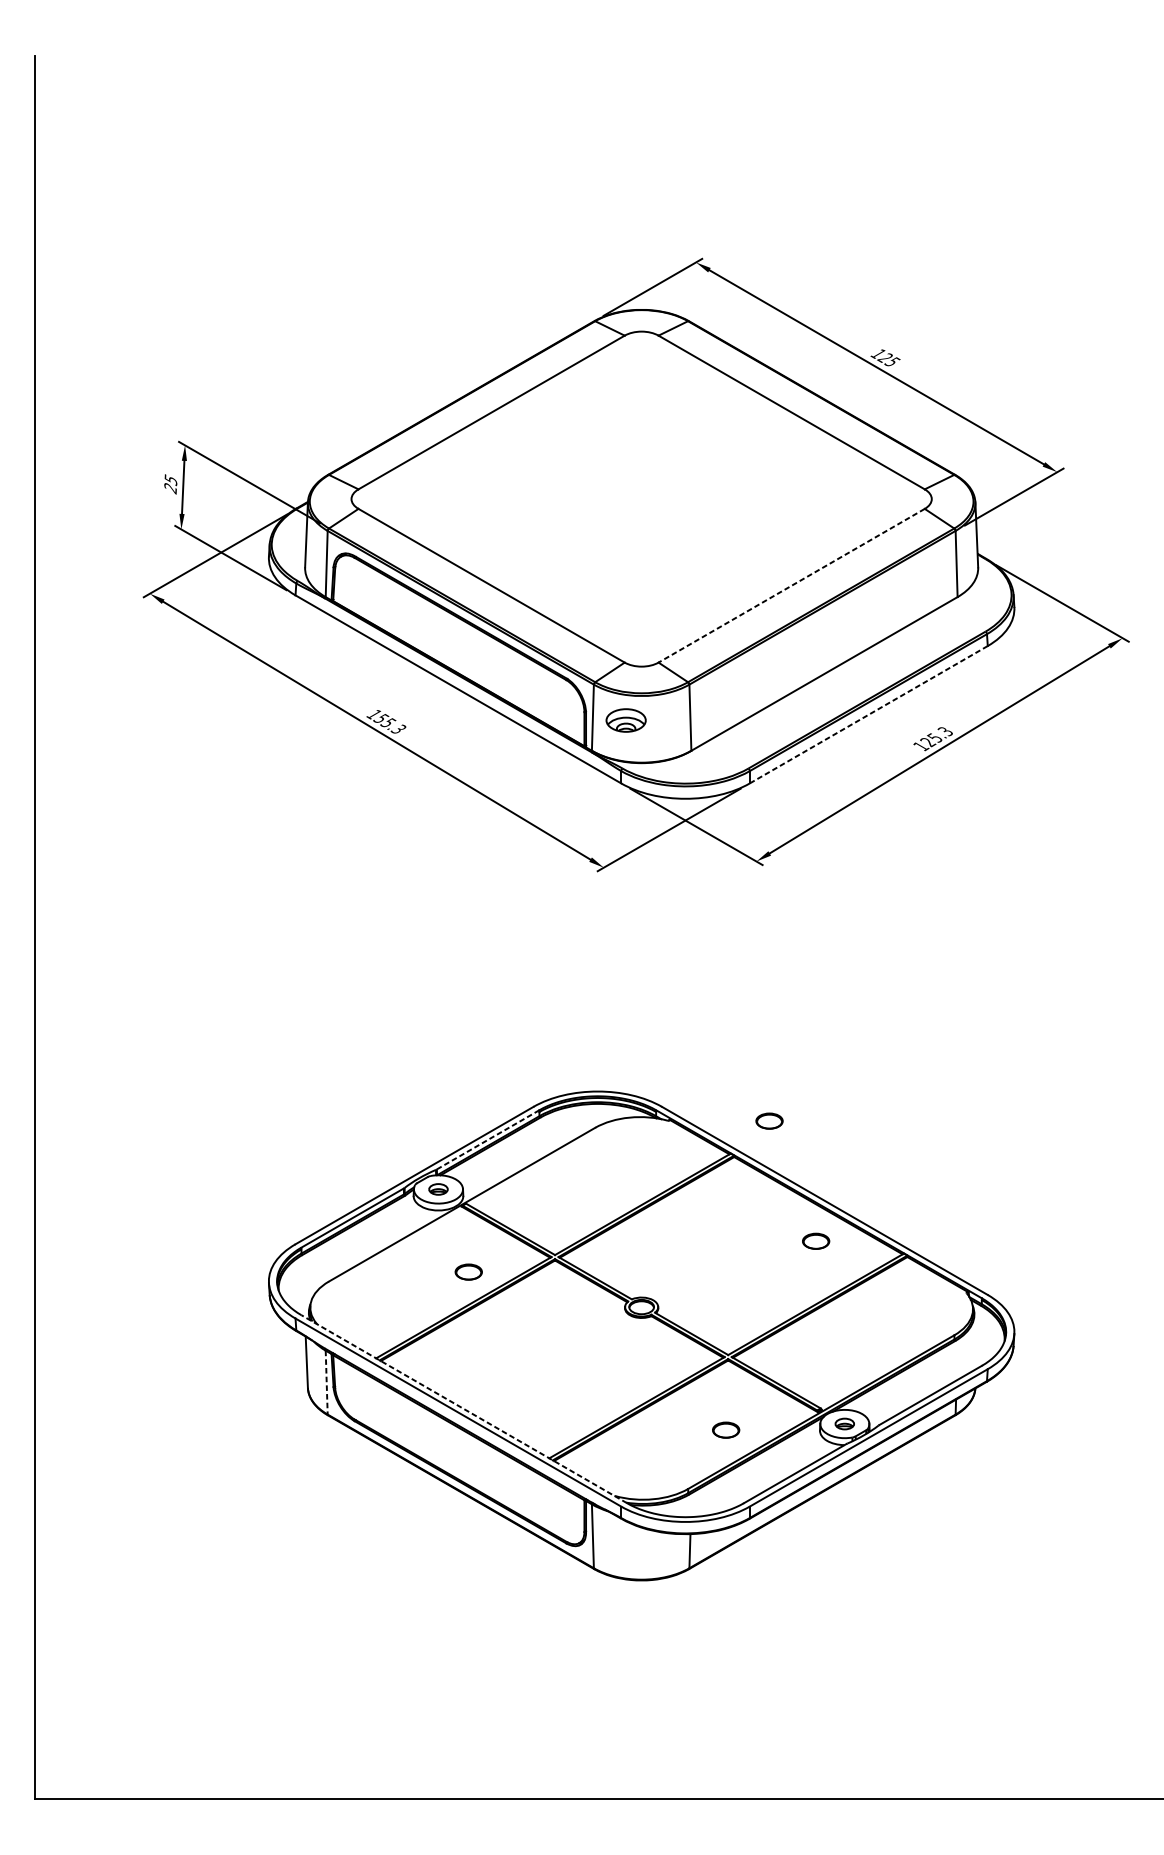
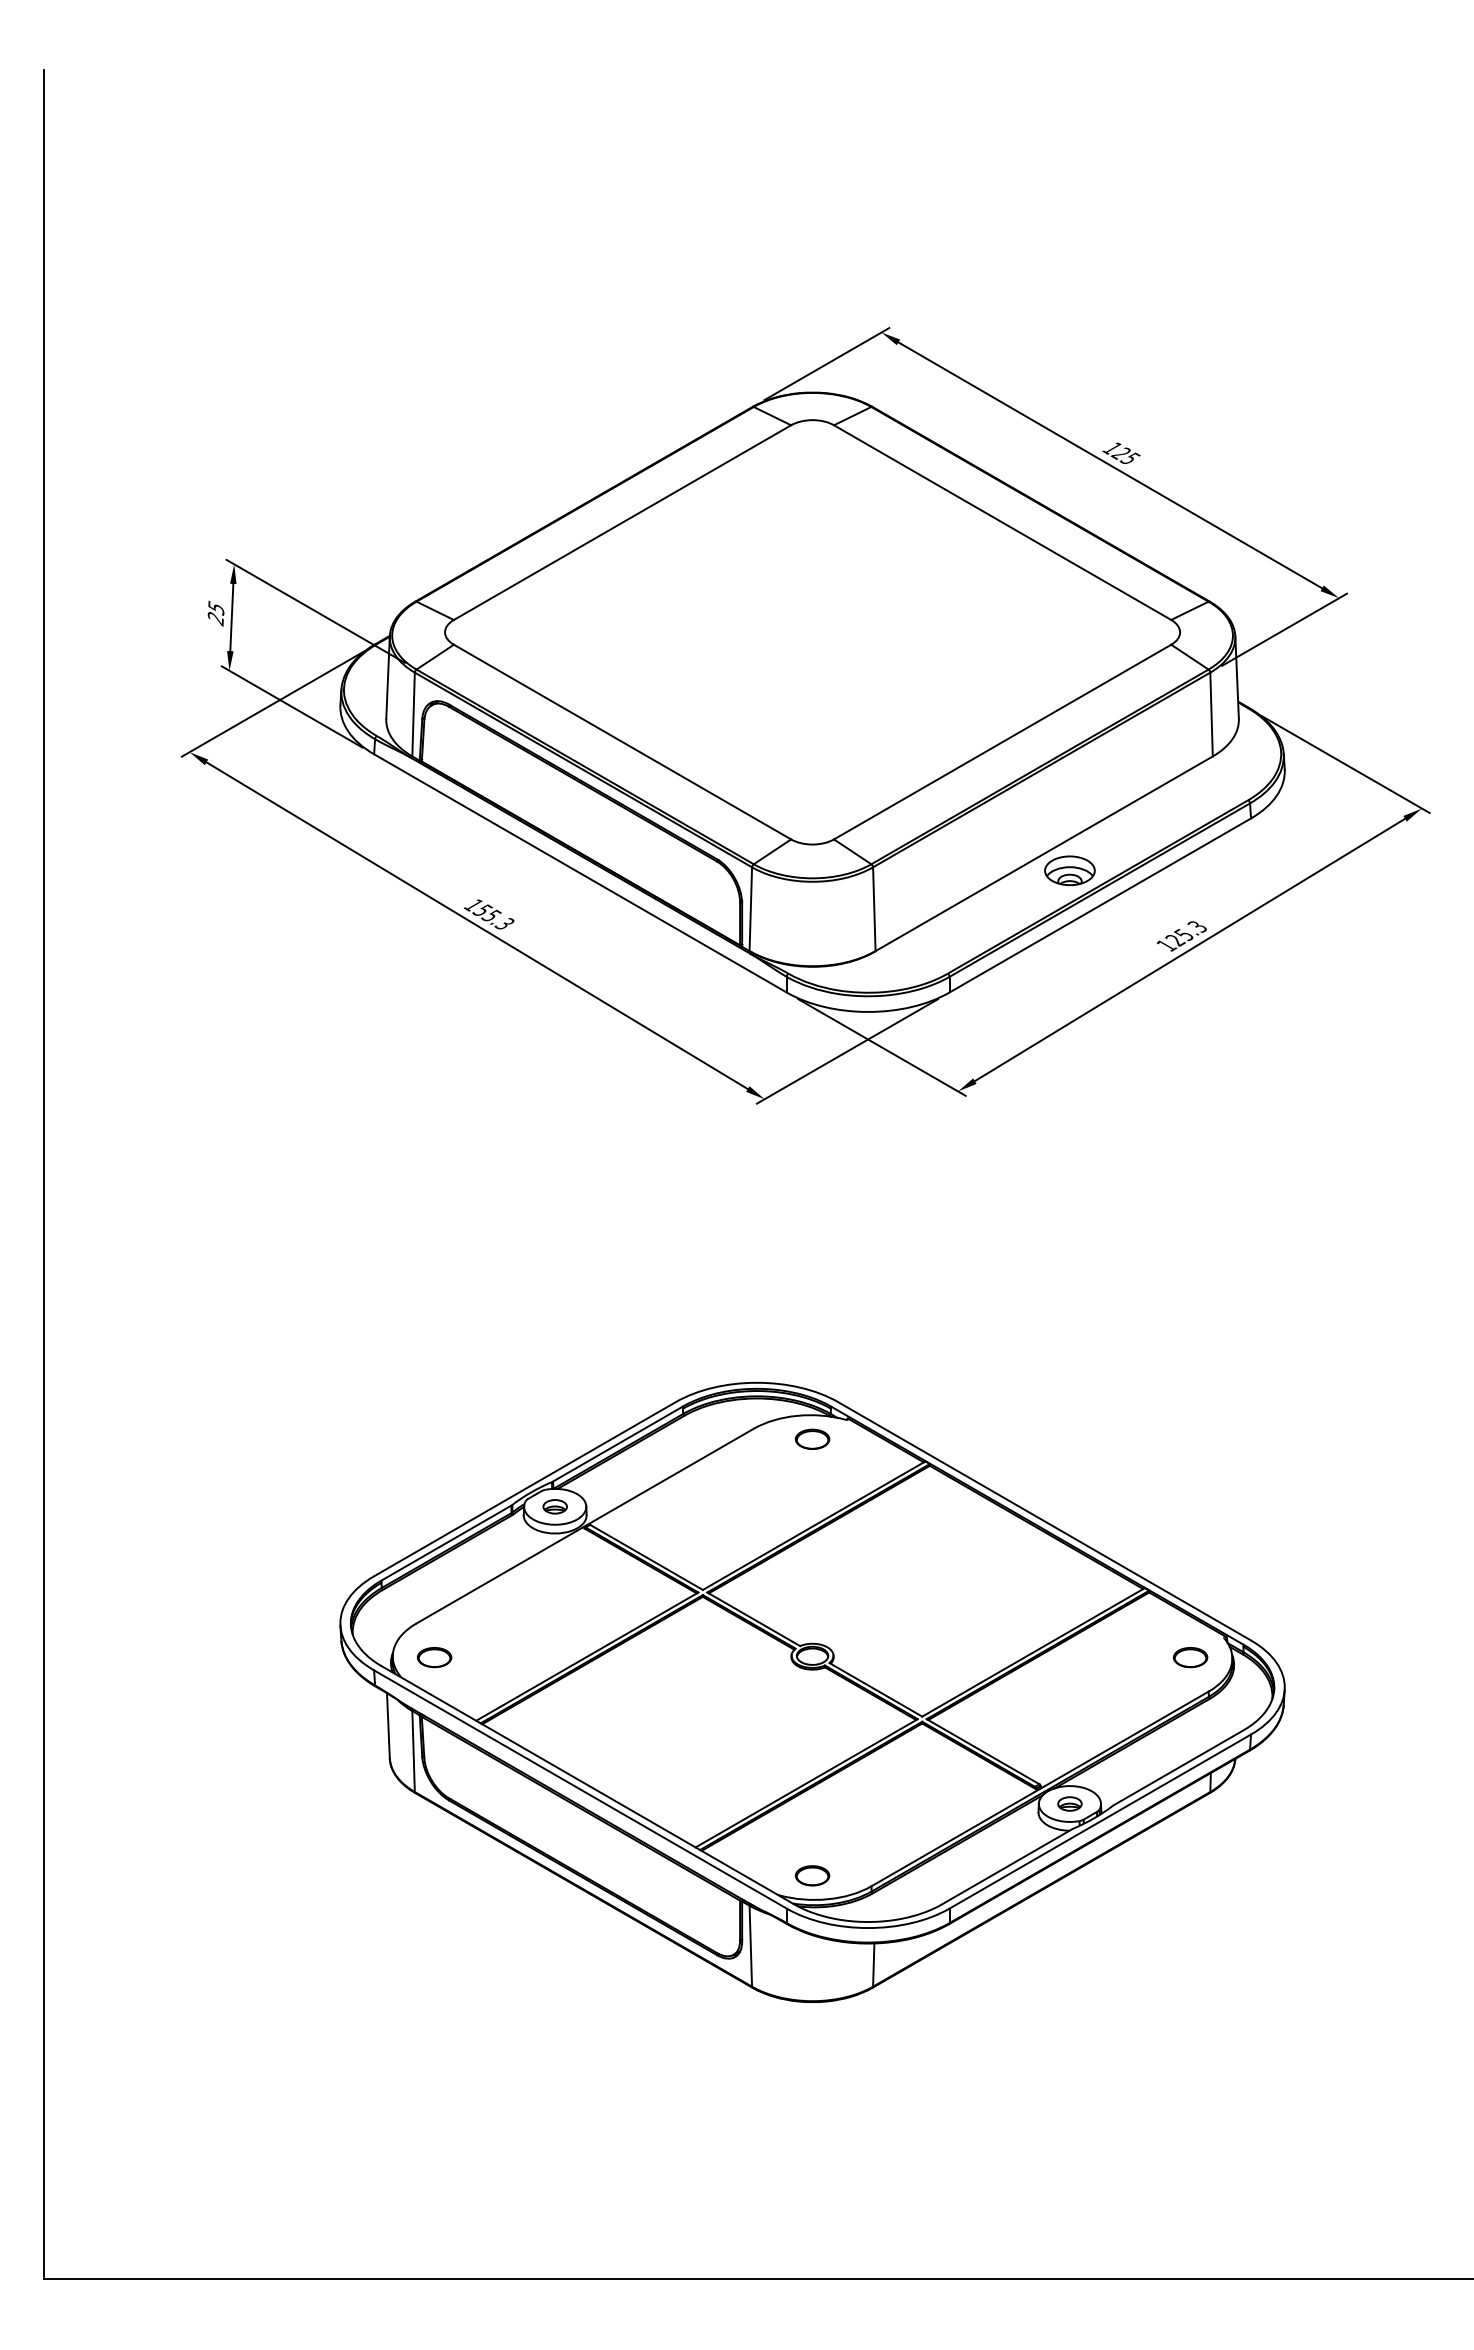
line: (791, 586) -> (1002, 742), dashed -> solid
line: (868, 714) -> (1099, 905), dashed -> solid
part: (625, 720) -> (1069, 870), moved
part: (769, 1120) -> (812, 1438), moved
line: (488, 1140) -> (618, 1444), dashed -> solid
part: (816, 1241) -> (1190, 1657), moved
part: (468, 1272) -> (434, 1657), moved
line: (326, 1383) -> (413, 1752), dashed -> solid
line: (463, 1408) -> (587, 1784), dashed -> solid
part: (726, 1429) -> (812, 1875), moved

